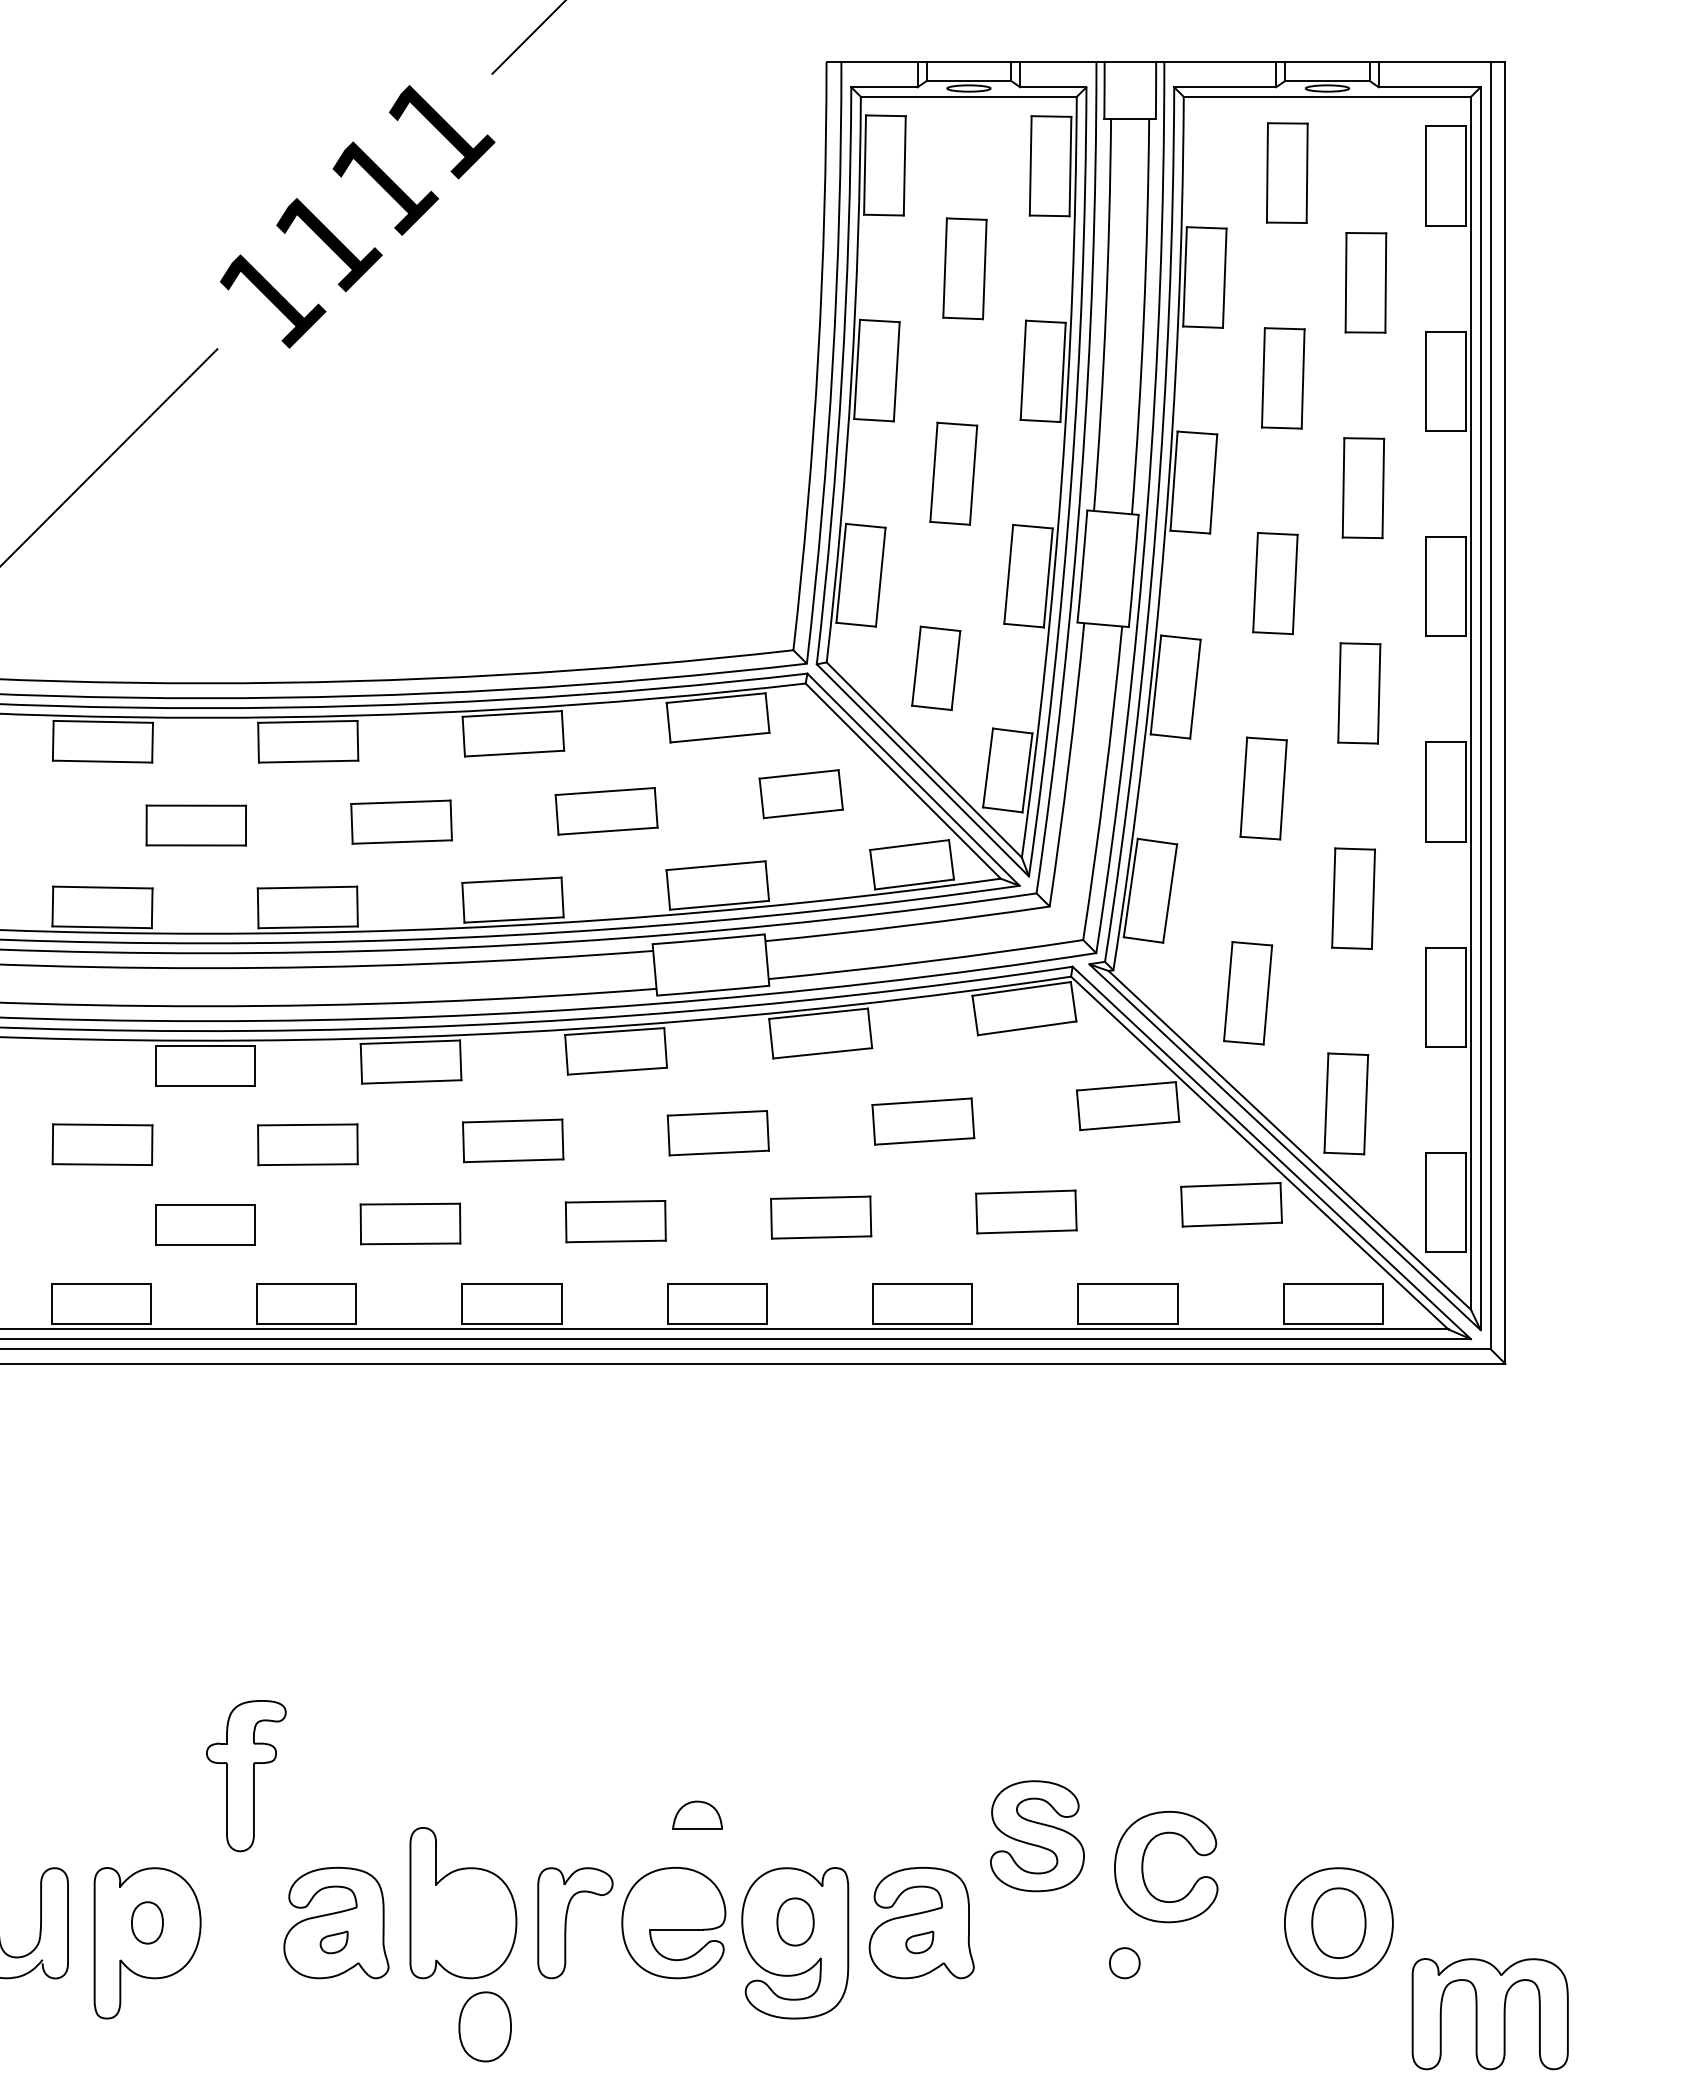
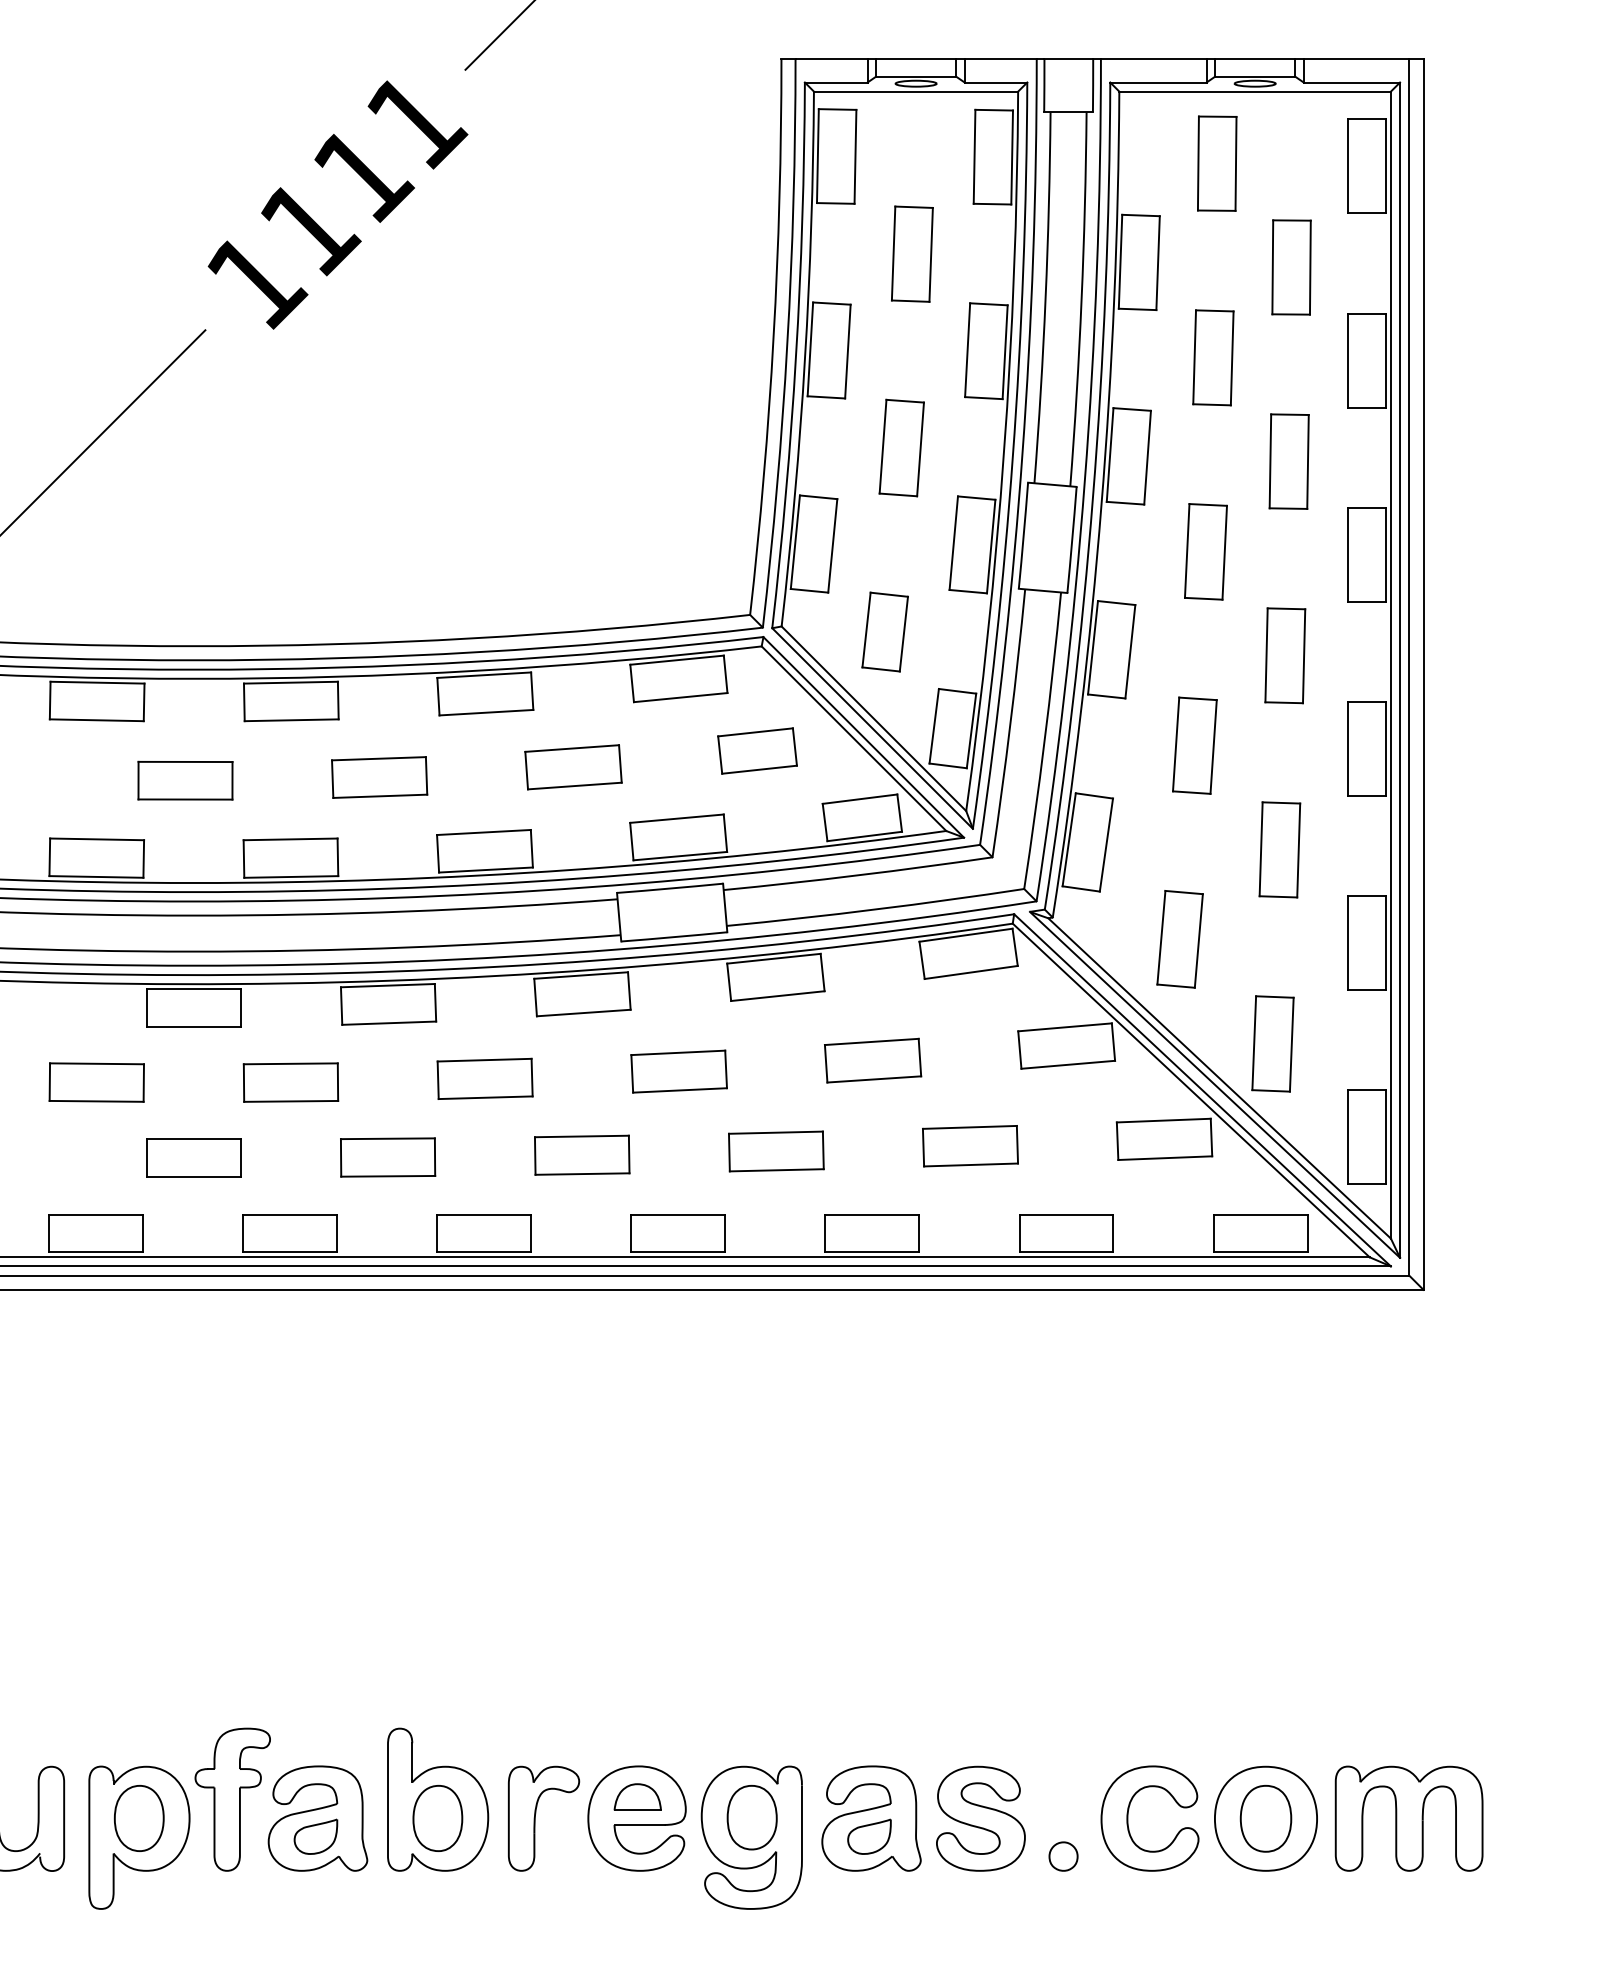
part: (246, 1776) -> (232, 1800), moved
part: (697, 1814) -> (637, 1796), moved
part: (1037, 1836) -> (980, 1819), moved
part: (1143, 1867) -> (1128, 1819), moved
part: (795, 1921) -> (752, 1817), size x1.43
part: (147, 1922) -> (139, 1818), size x1.67
part: (333, 1942) -> (315, 1837), size x1.67
part: (919, 1942) -> (869, 1837), size x1.67
part: (1489, 2014) -> (1408, 1819), moved
part: (484, 2026) -> (437, 1818), moved

